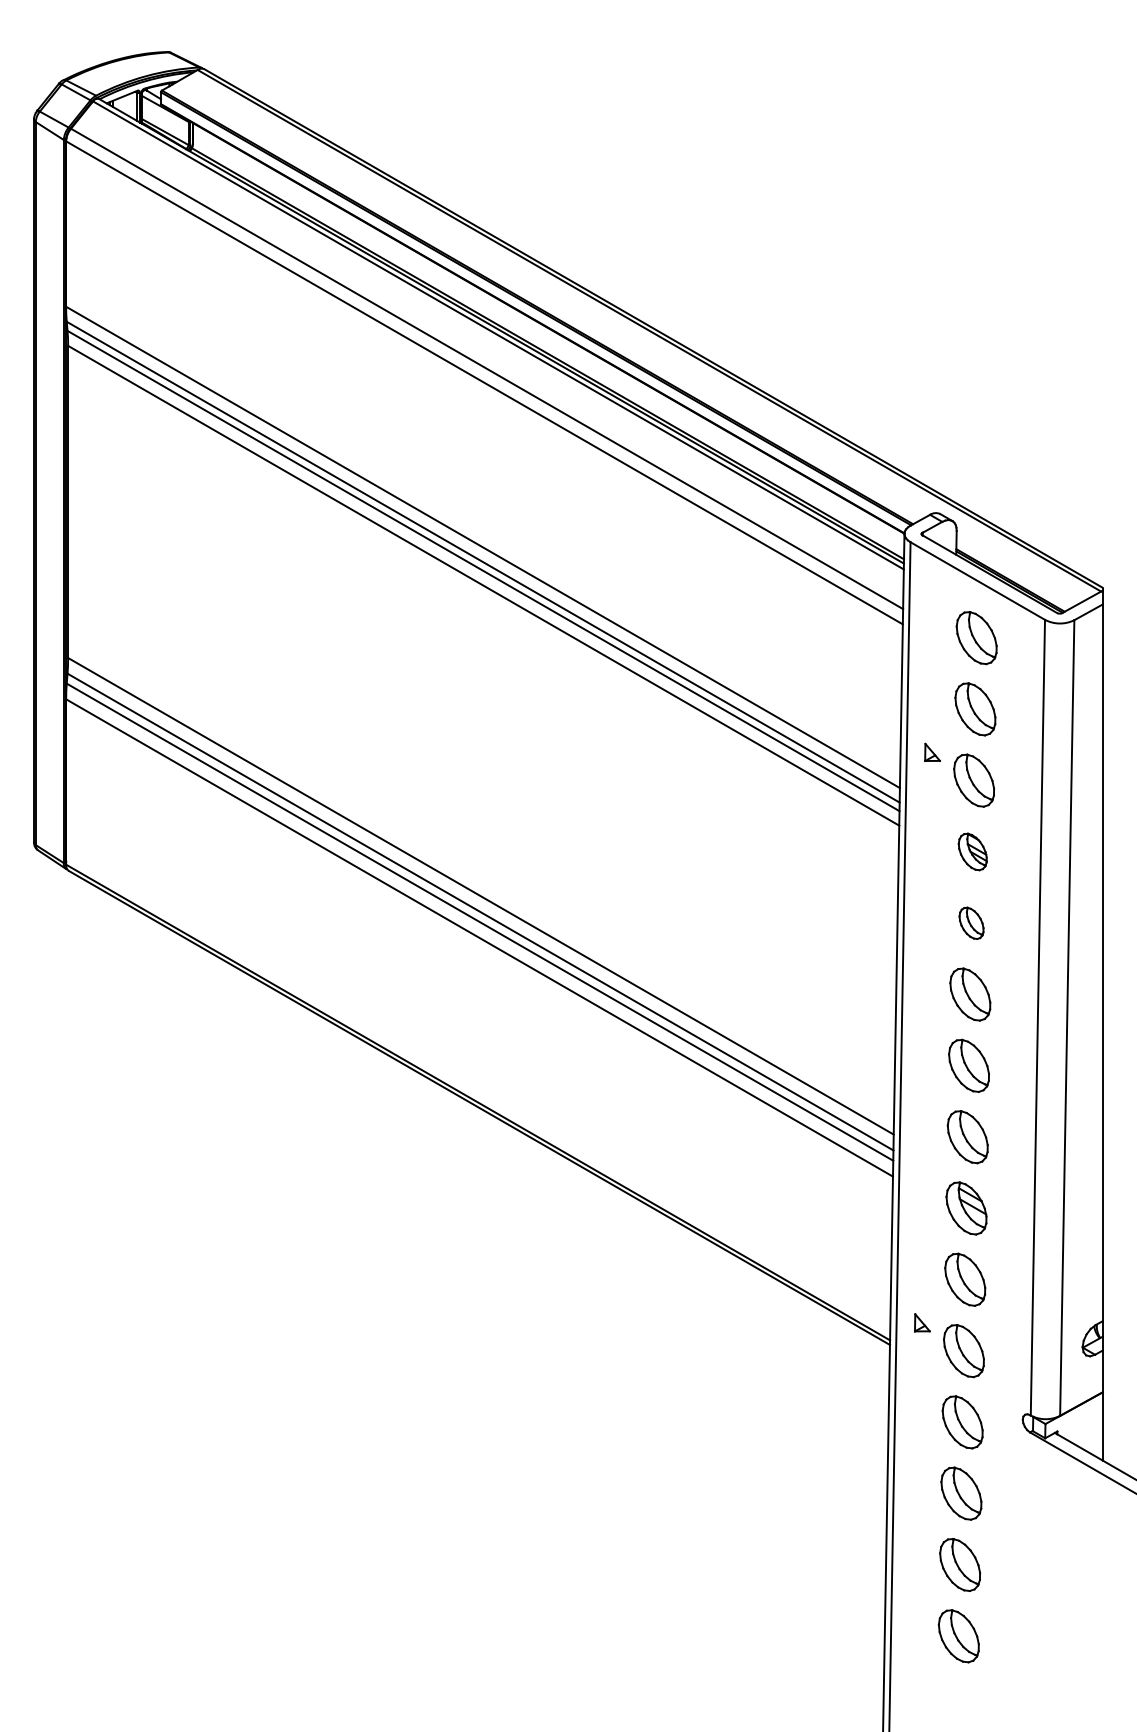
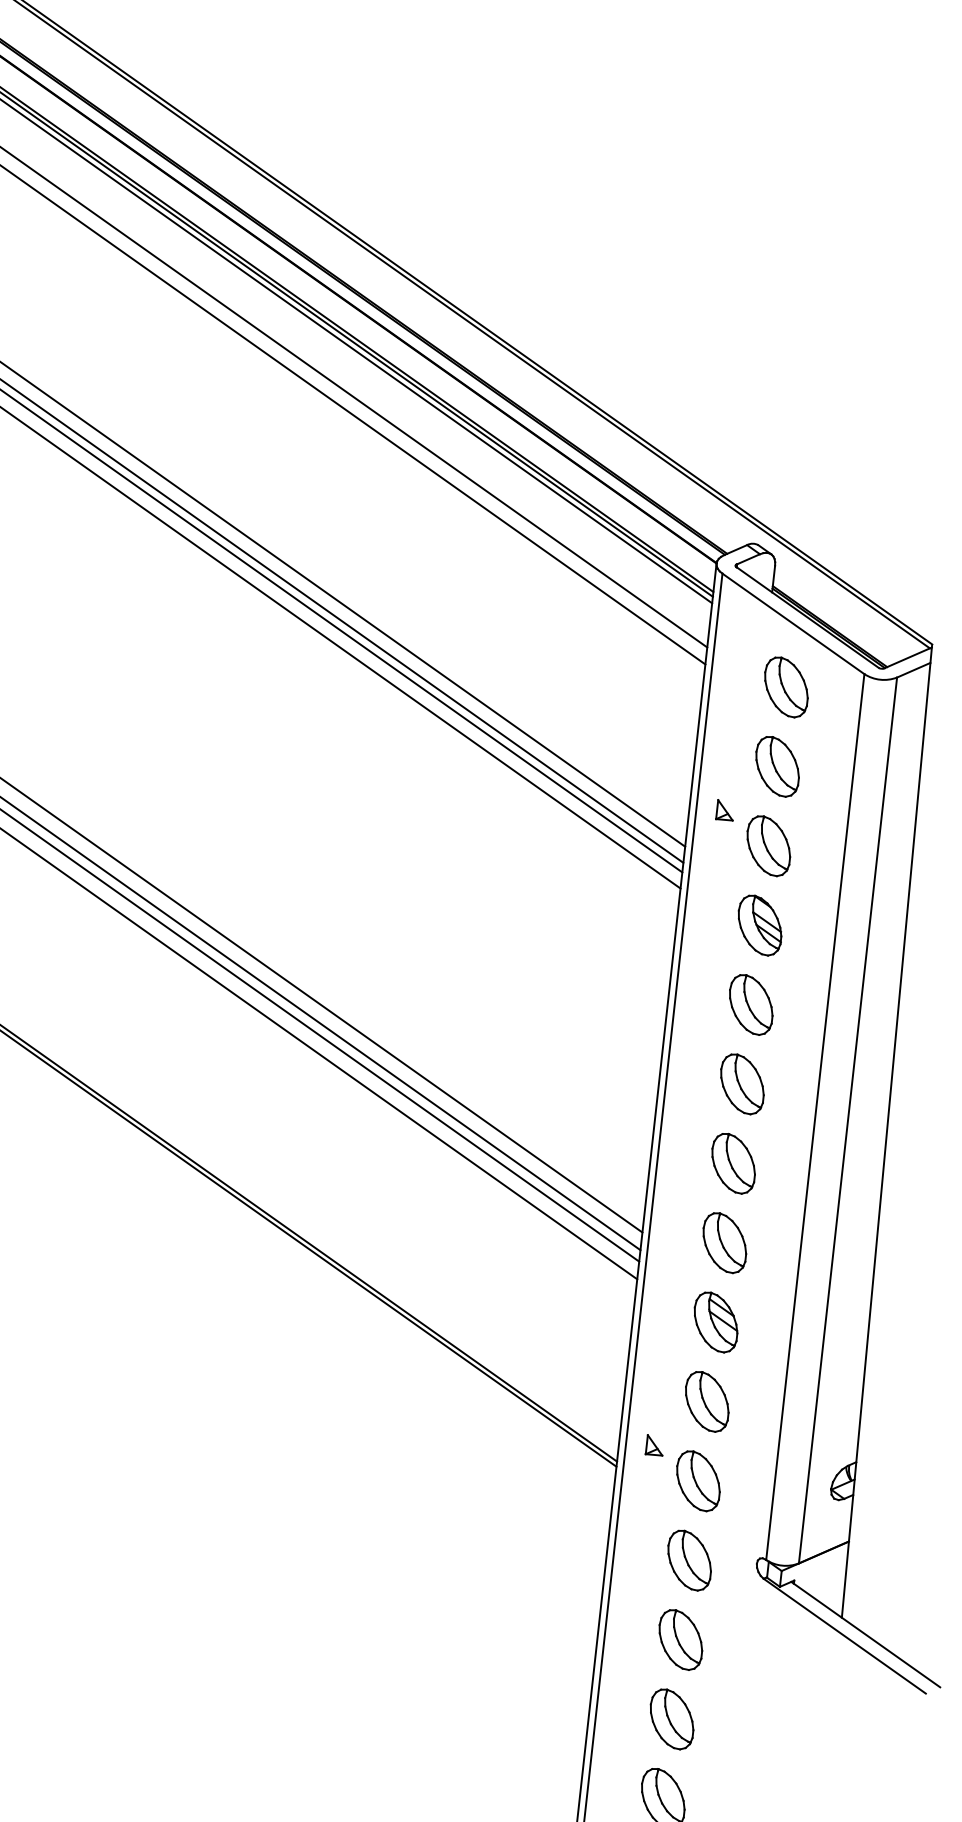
part: (972, 851) -> (759, 924), size x1.43
part: (971, 923) -> (751, 1005), size x1.67

